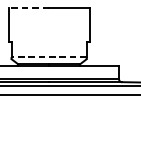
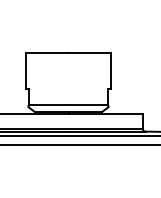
line: (28, 7) -> (46, 52), dashed -> solid
line: (49, 56) -> (68, 104), dashed -> solid

